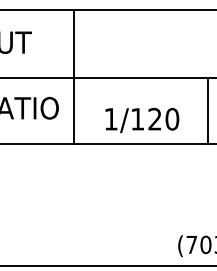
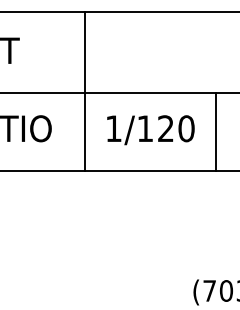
line: (73, 76) -> (84, 91), moved
line: (207, 110) -> (215, 131), moved
text: (142, 120) -> (151, 130), moved

